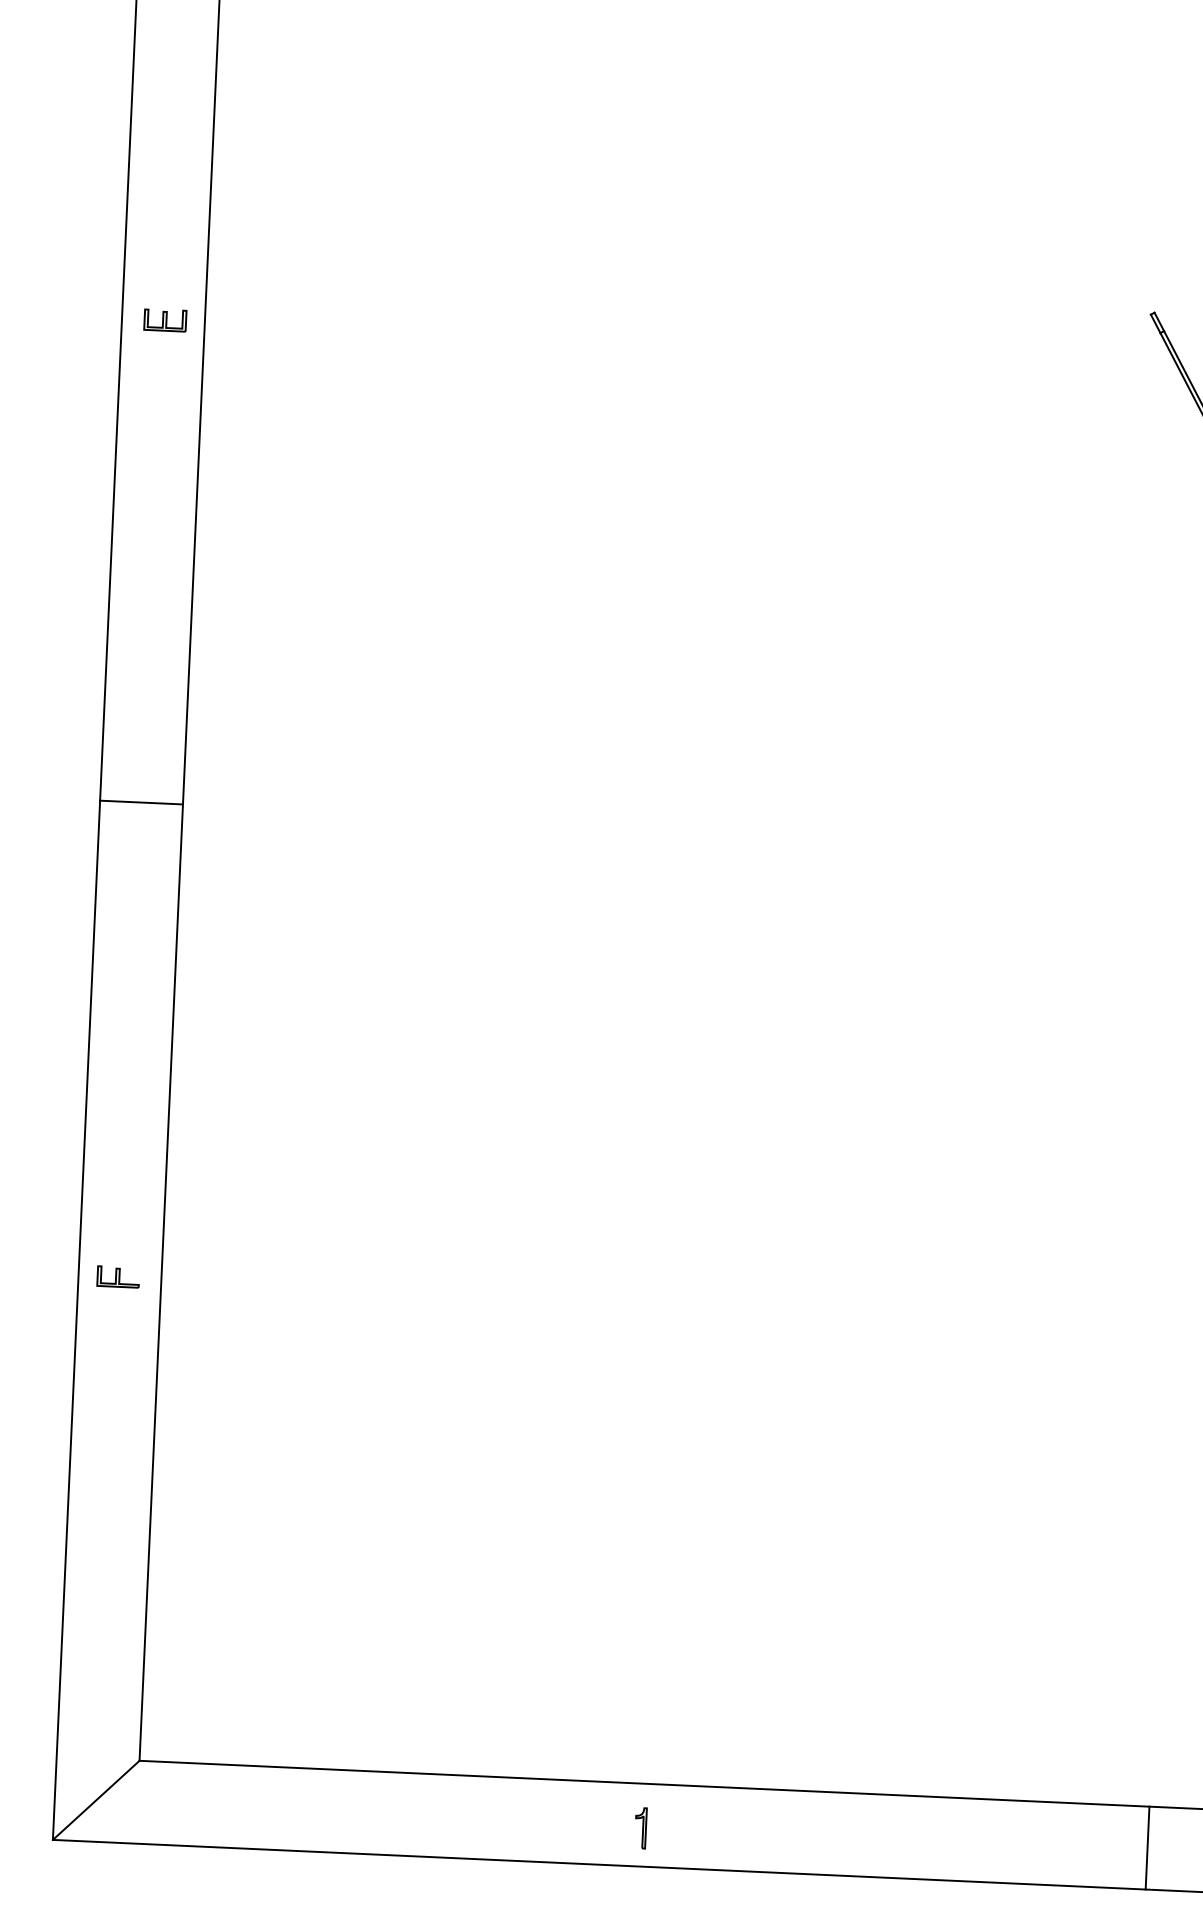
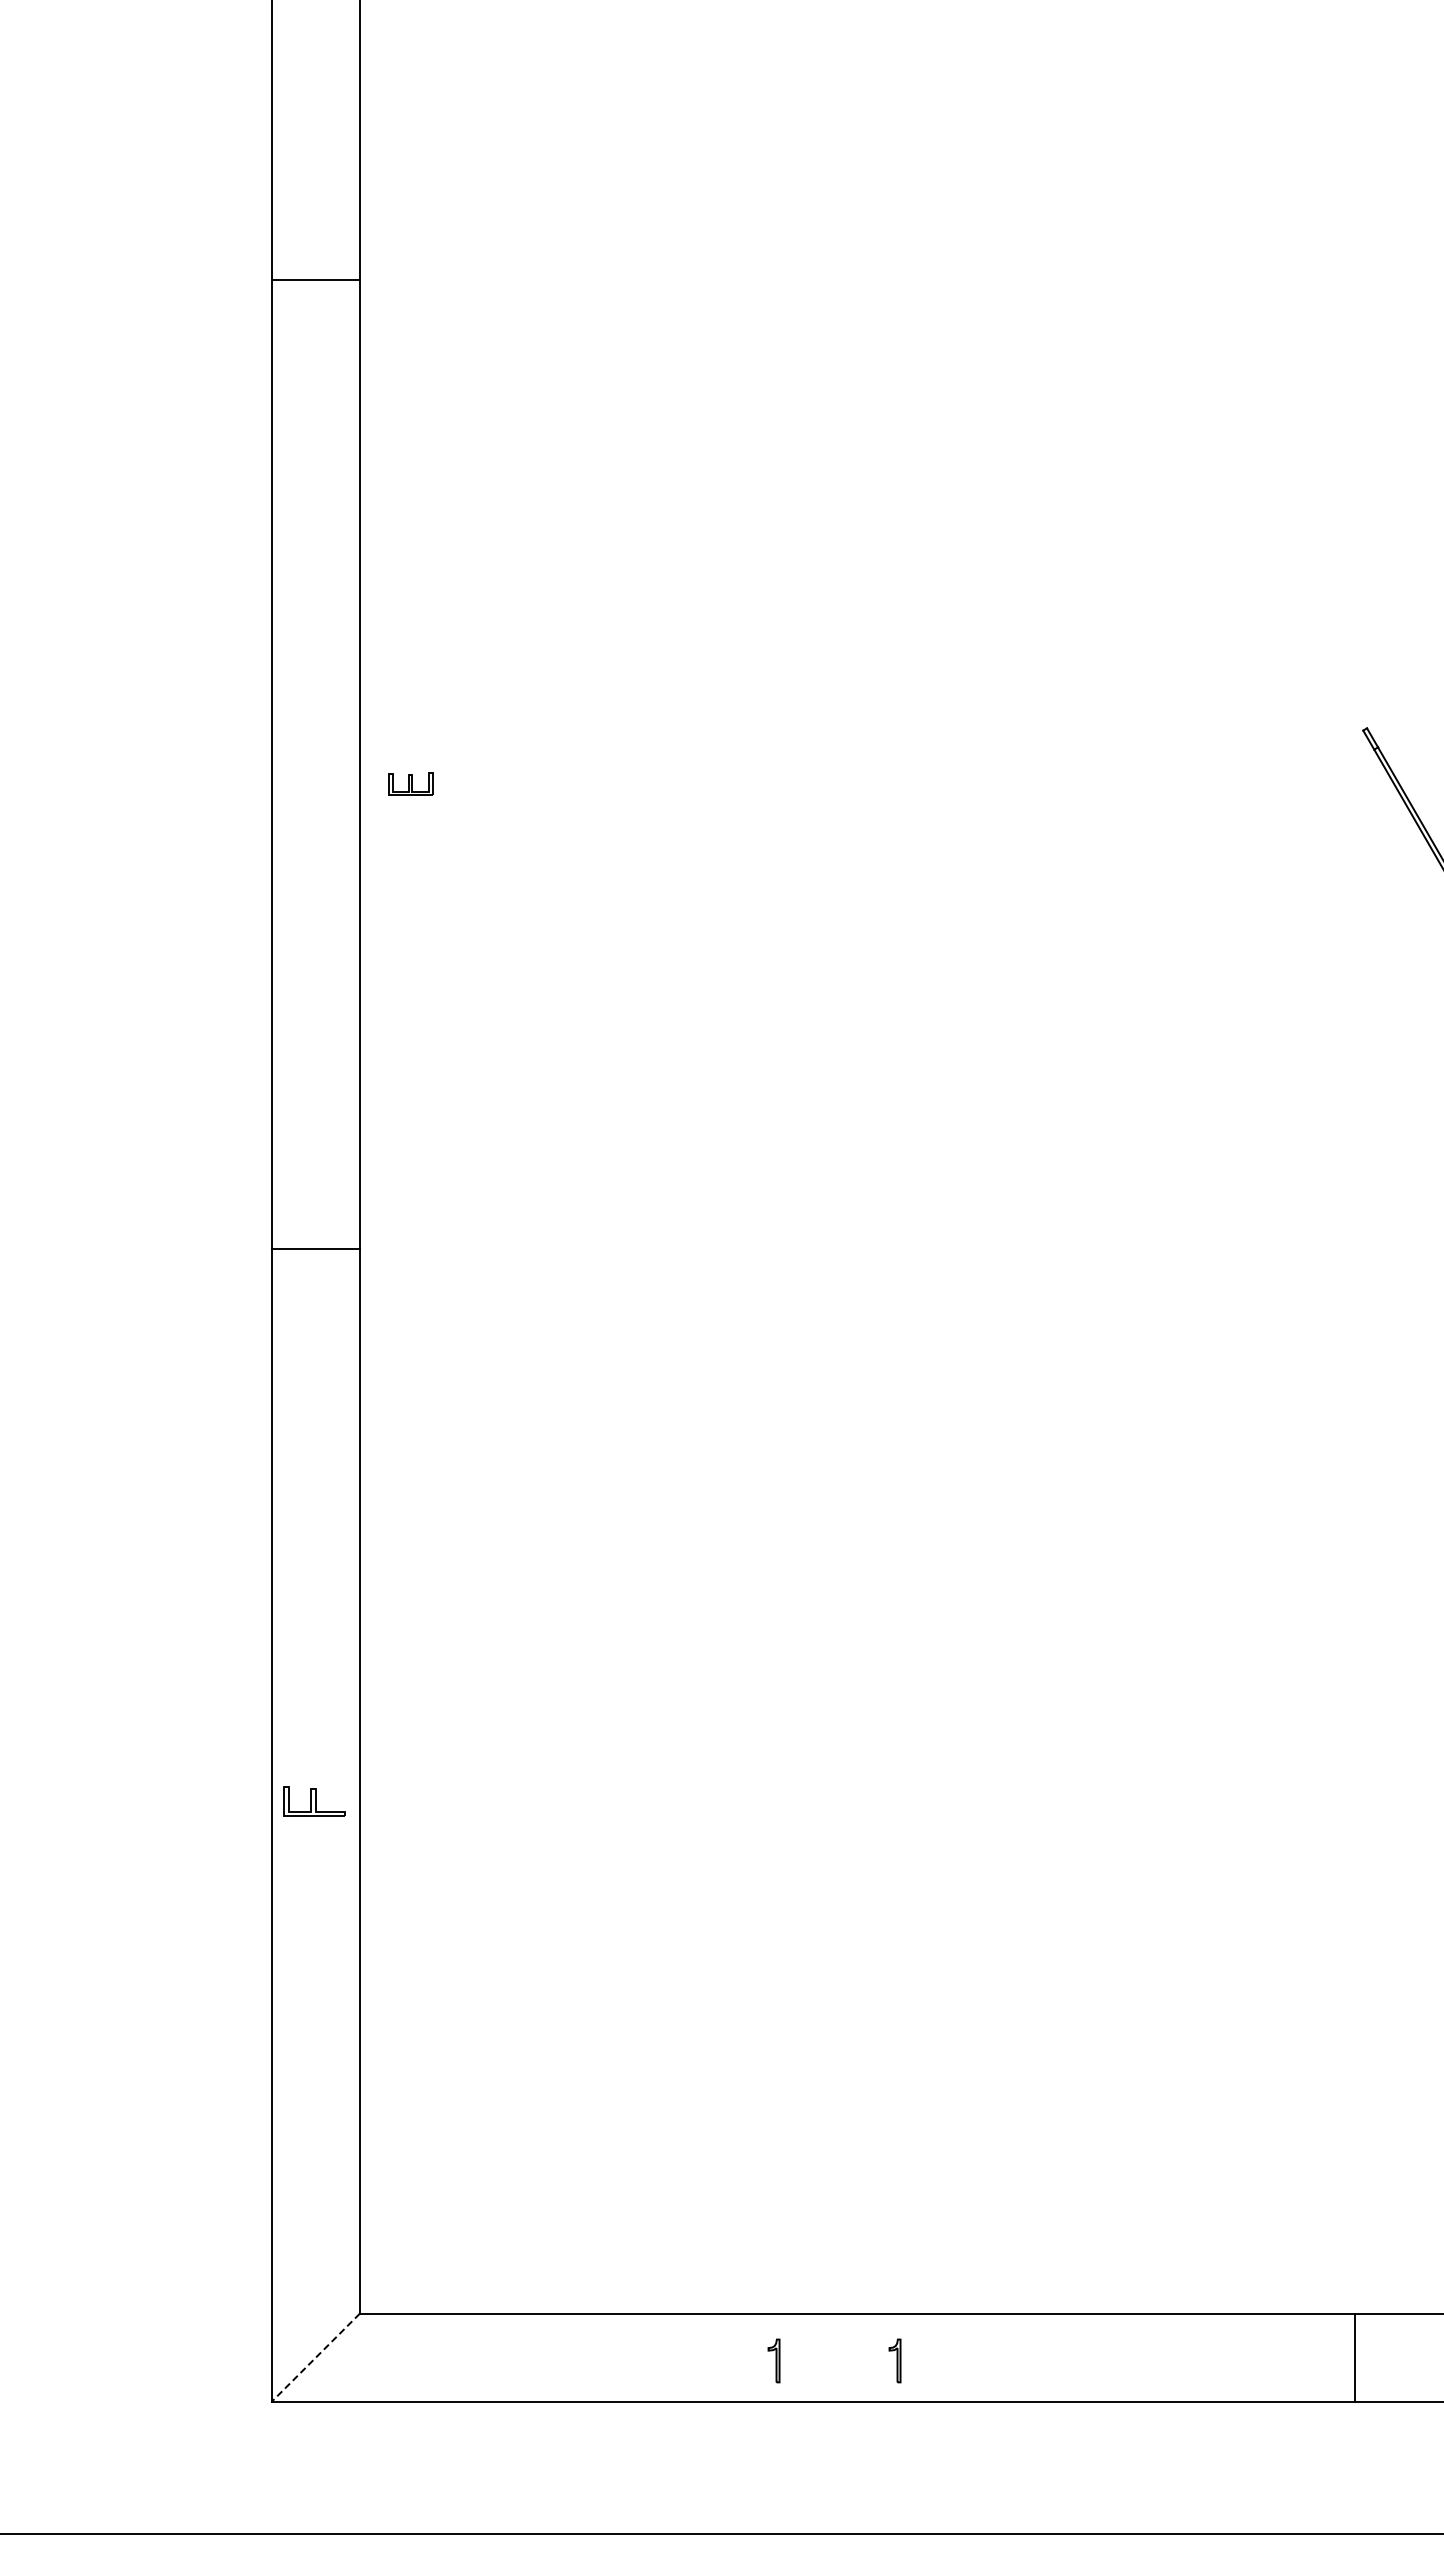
part: (164, 319) -> (410, 783), moved
line: (141, 802) -> (315, 1248), moved
part: (117, 1277) -> (313, 1801), size x1.4
line: (95, 1800) -> (315, 2357), solid -> dashed
part: (526, 1822) -> (773, 2360), added
line: (1147, 1847) -> (1354, 2357), moved

